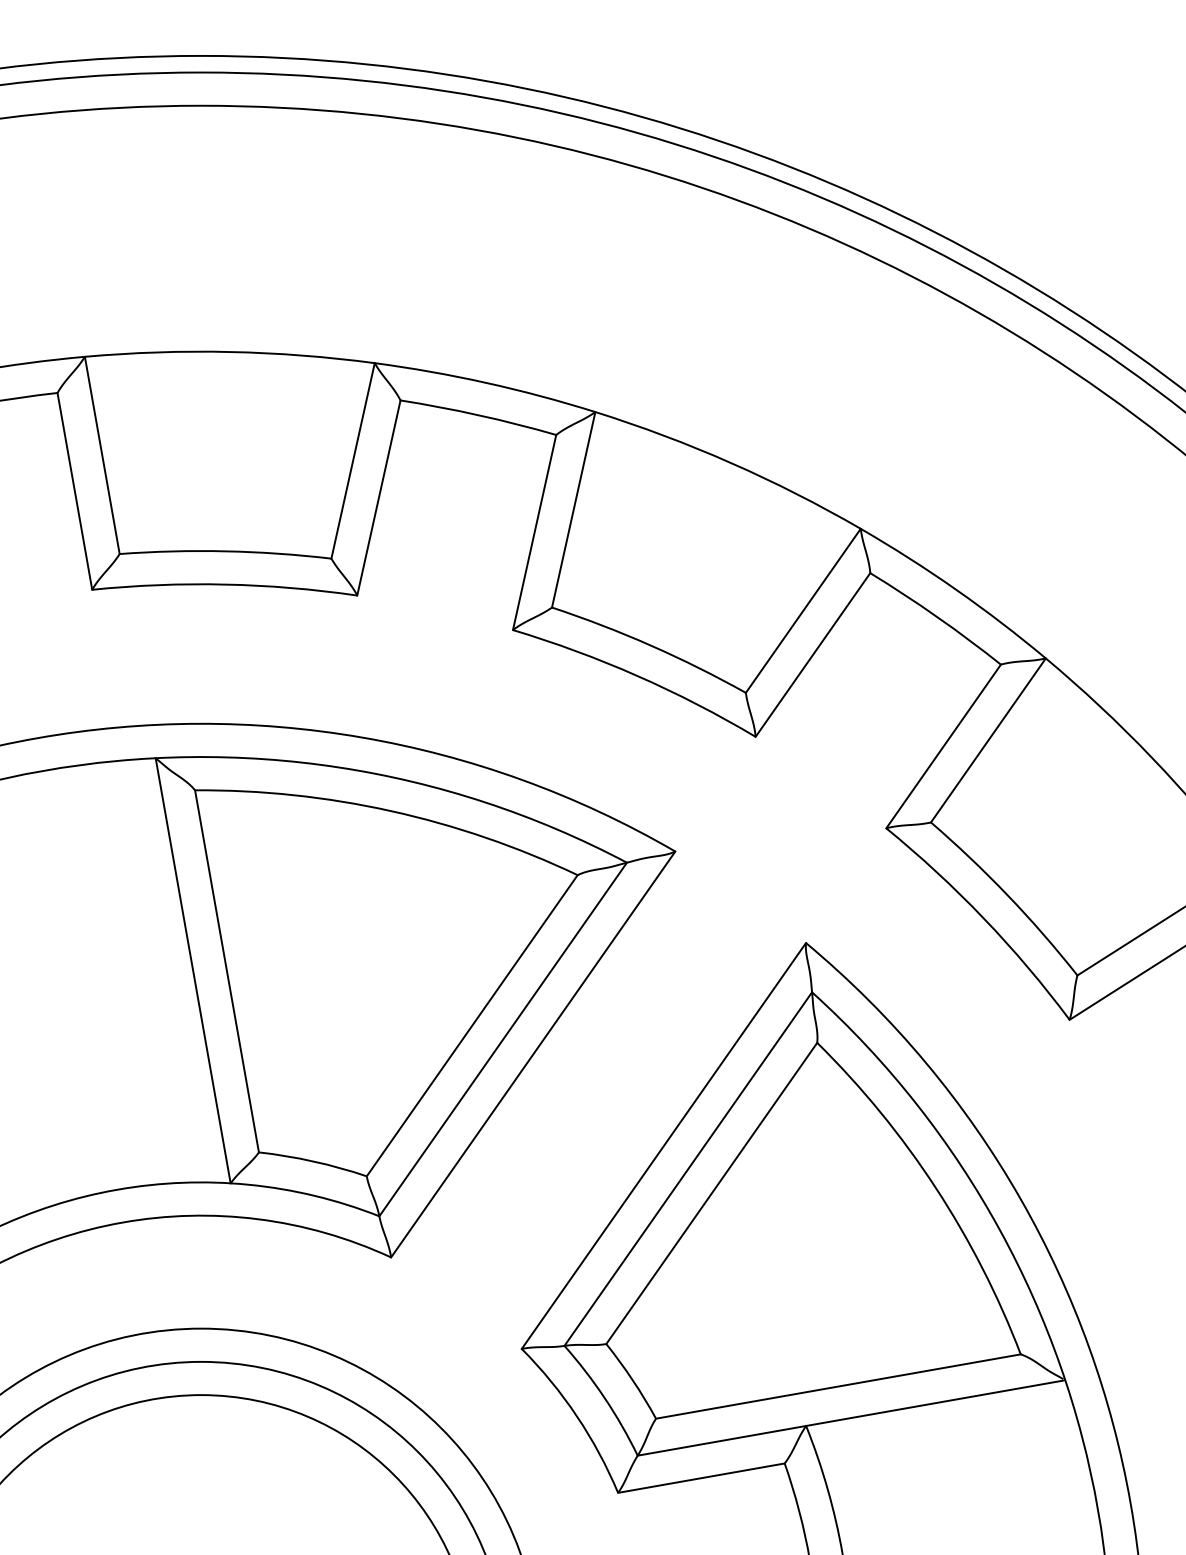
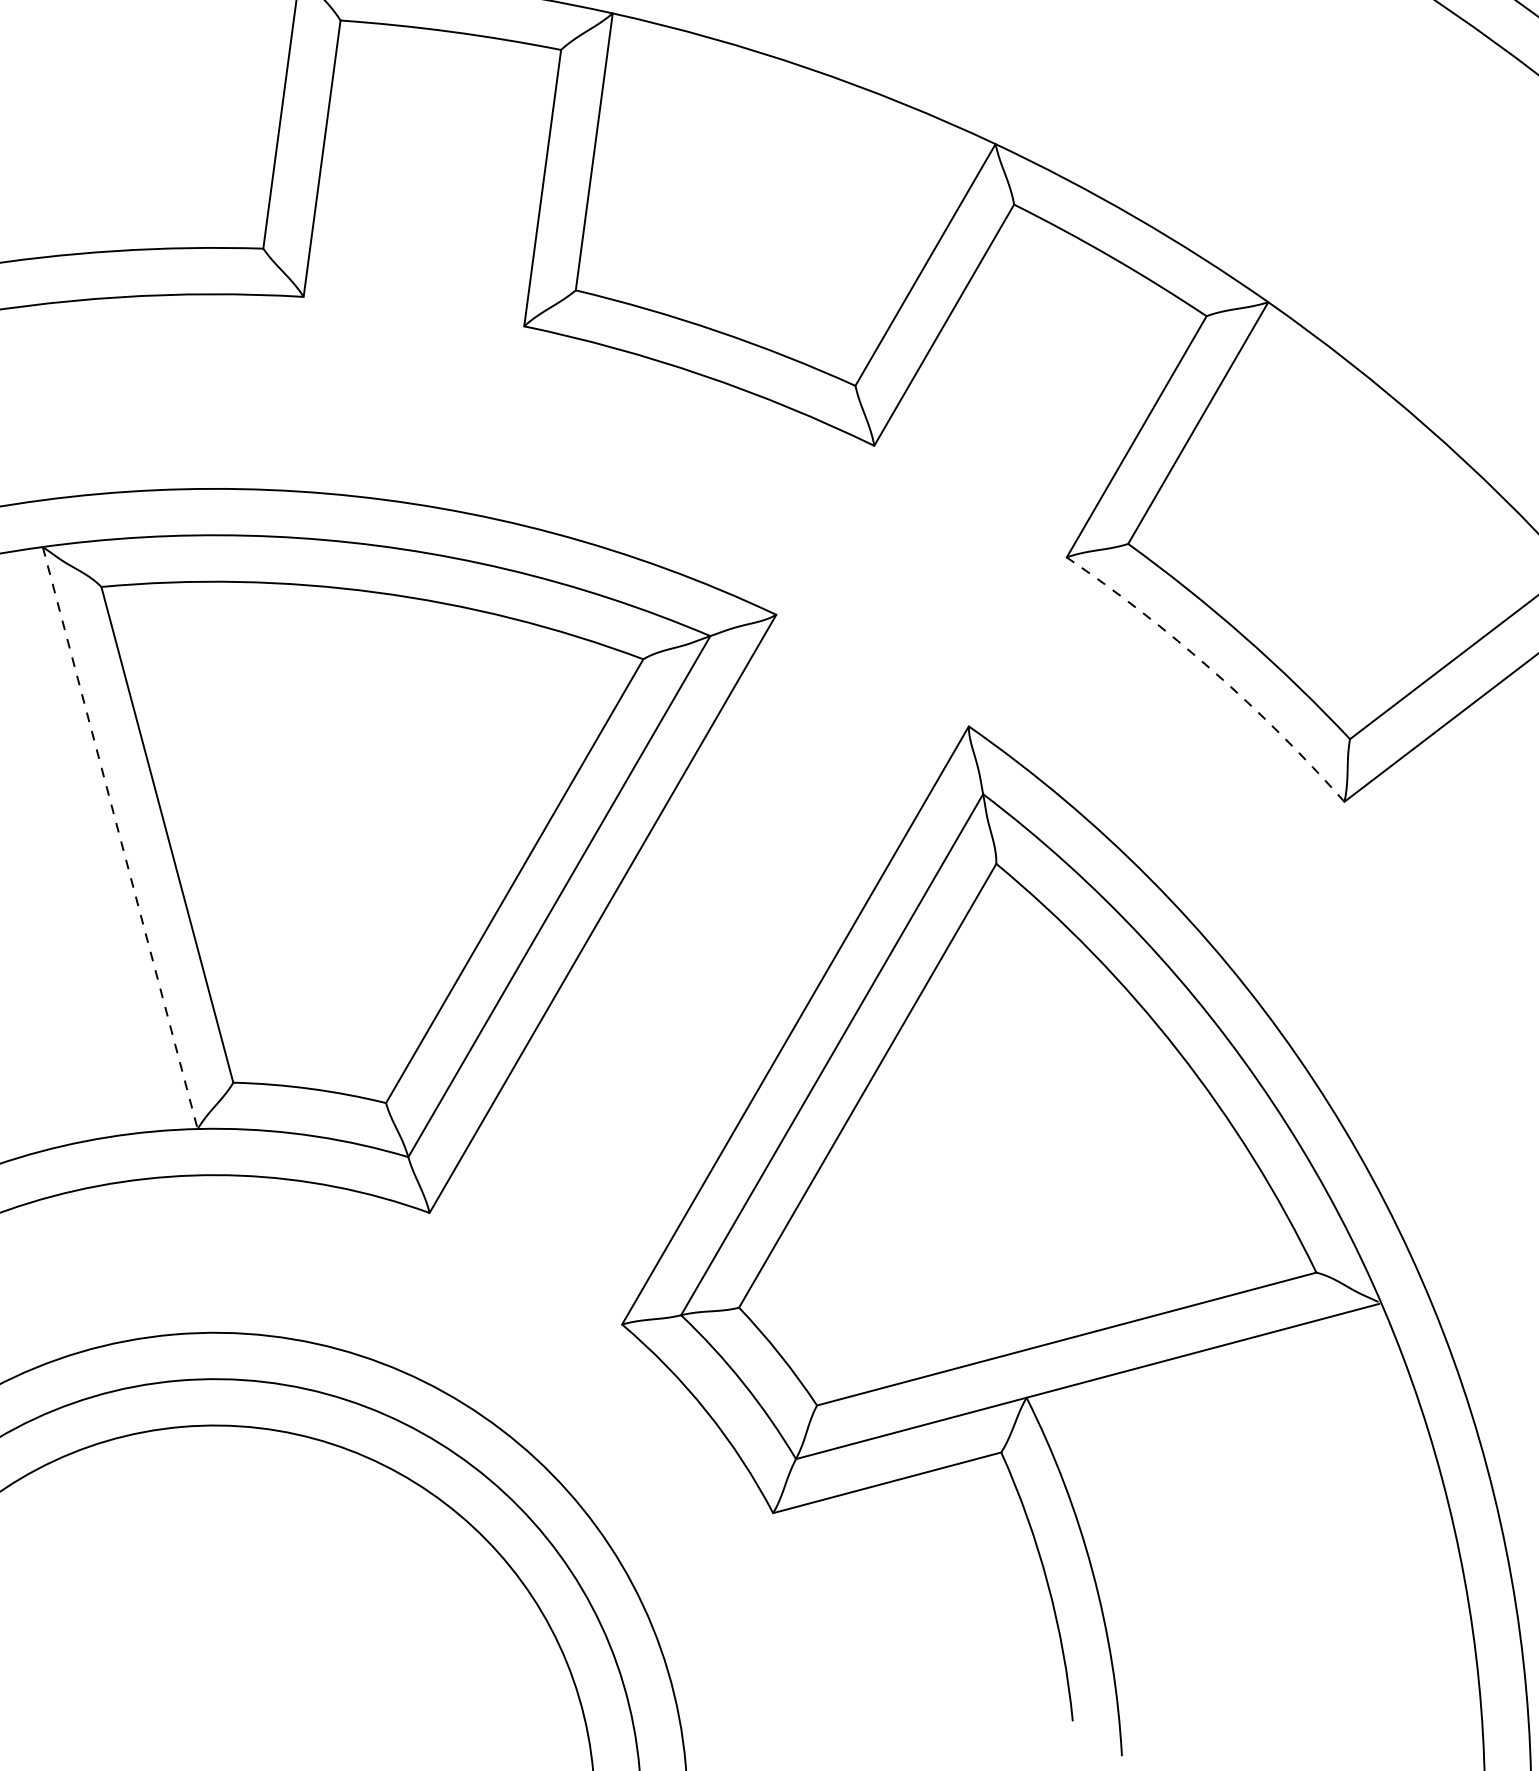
arc: (983, 918) -> (1212, 671), solid -> dashed
line: (193, 970) -> (120, 837), solid -> dashed

